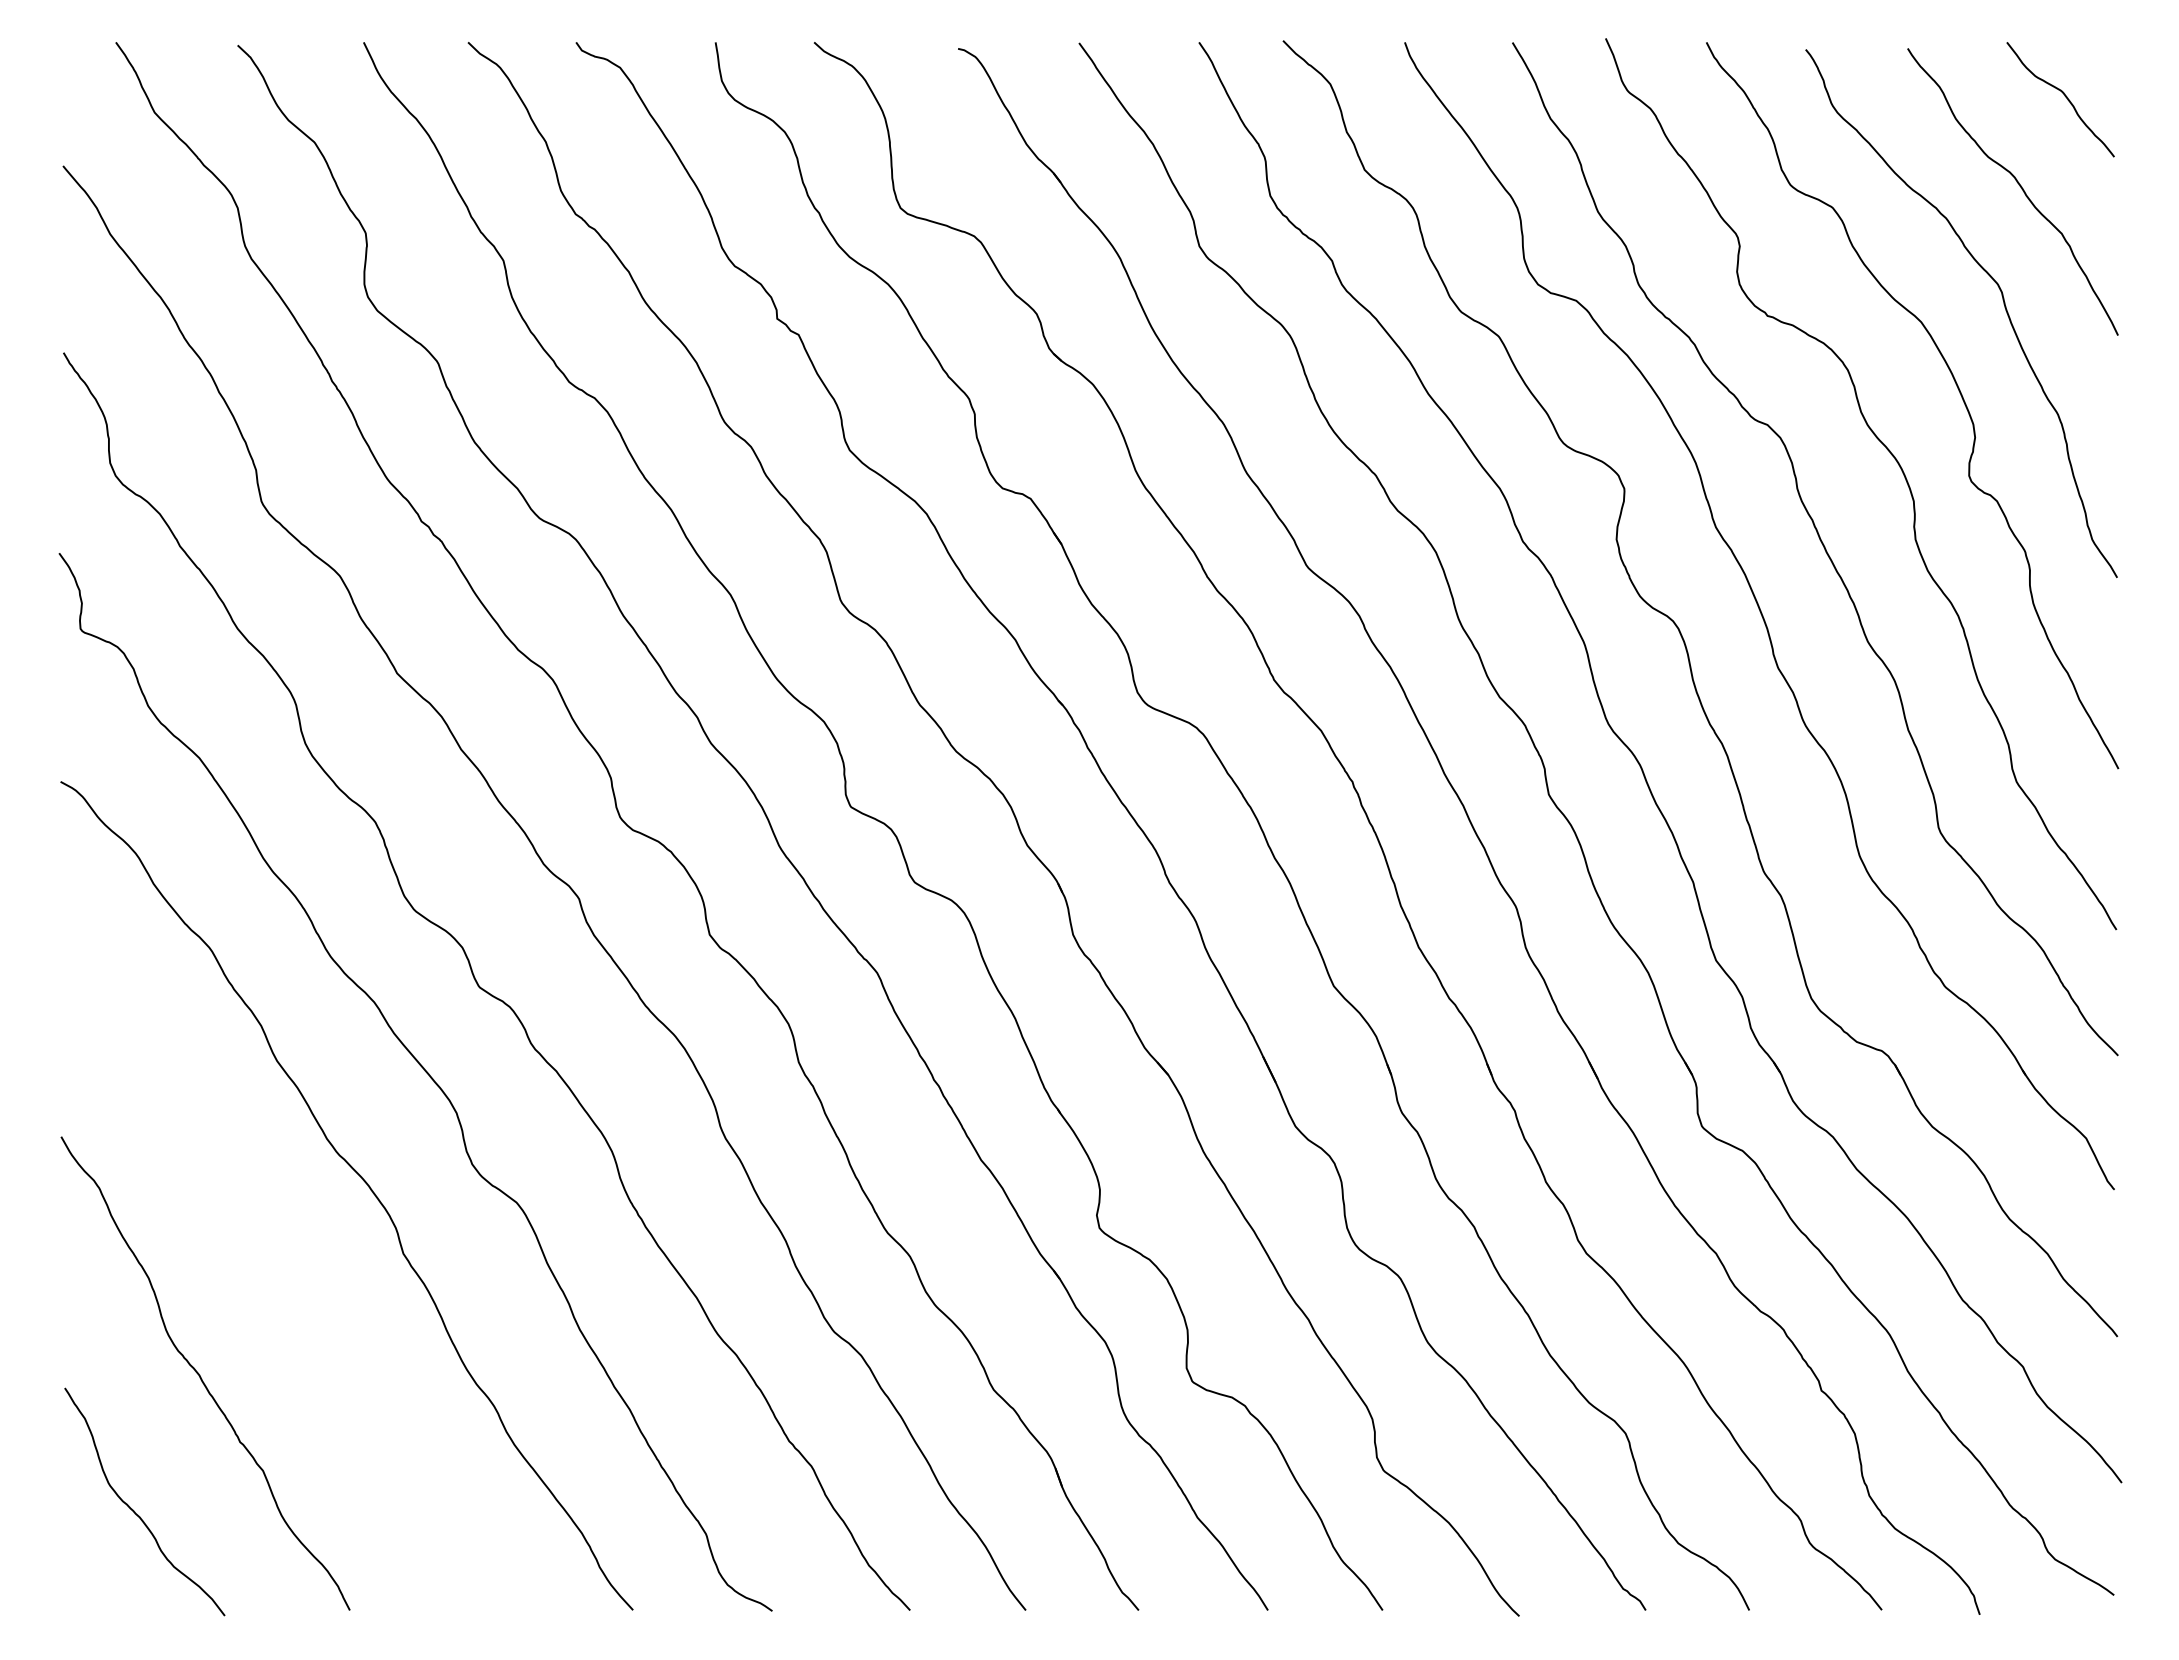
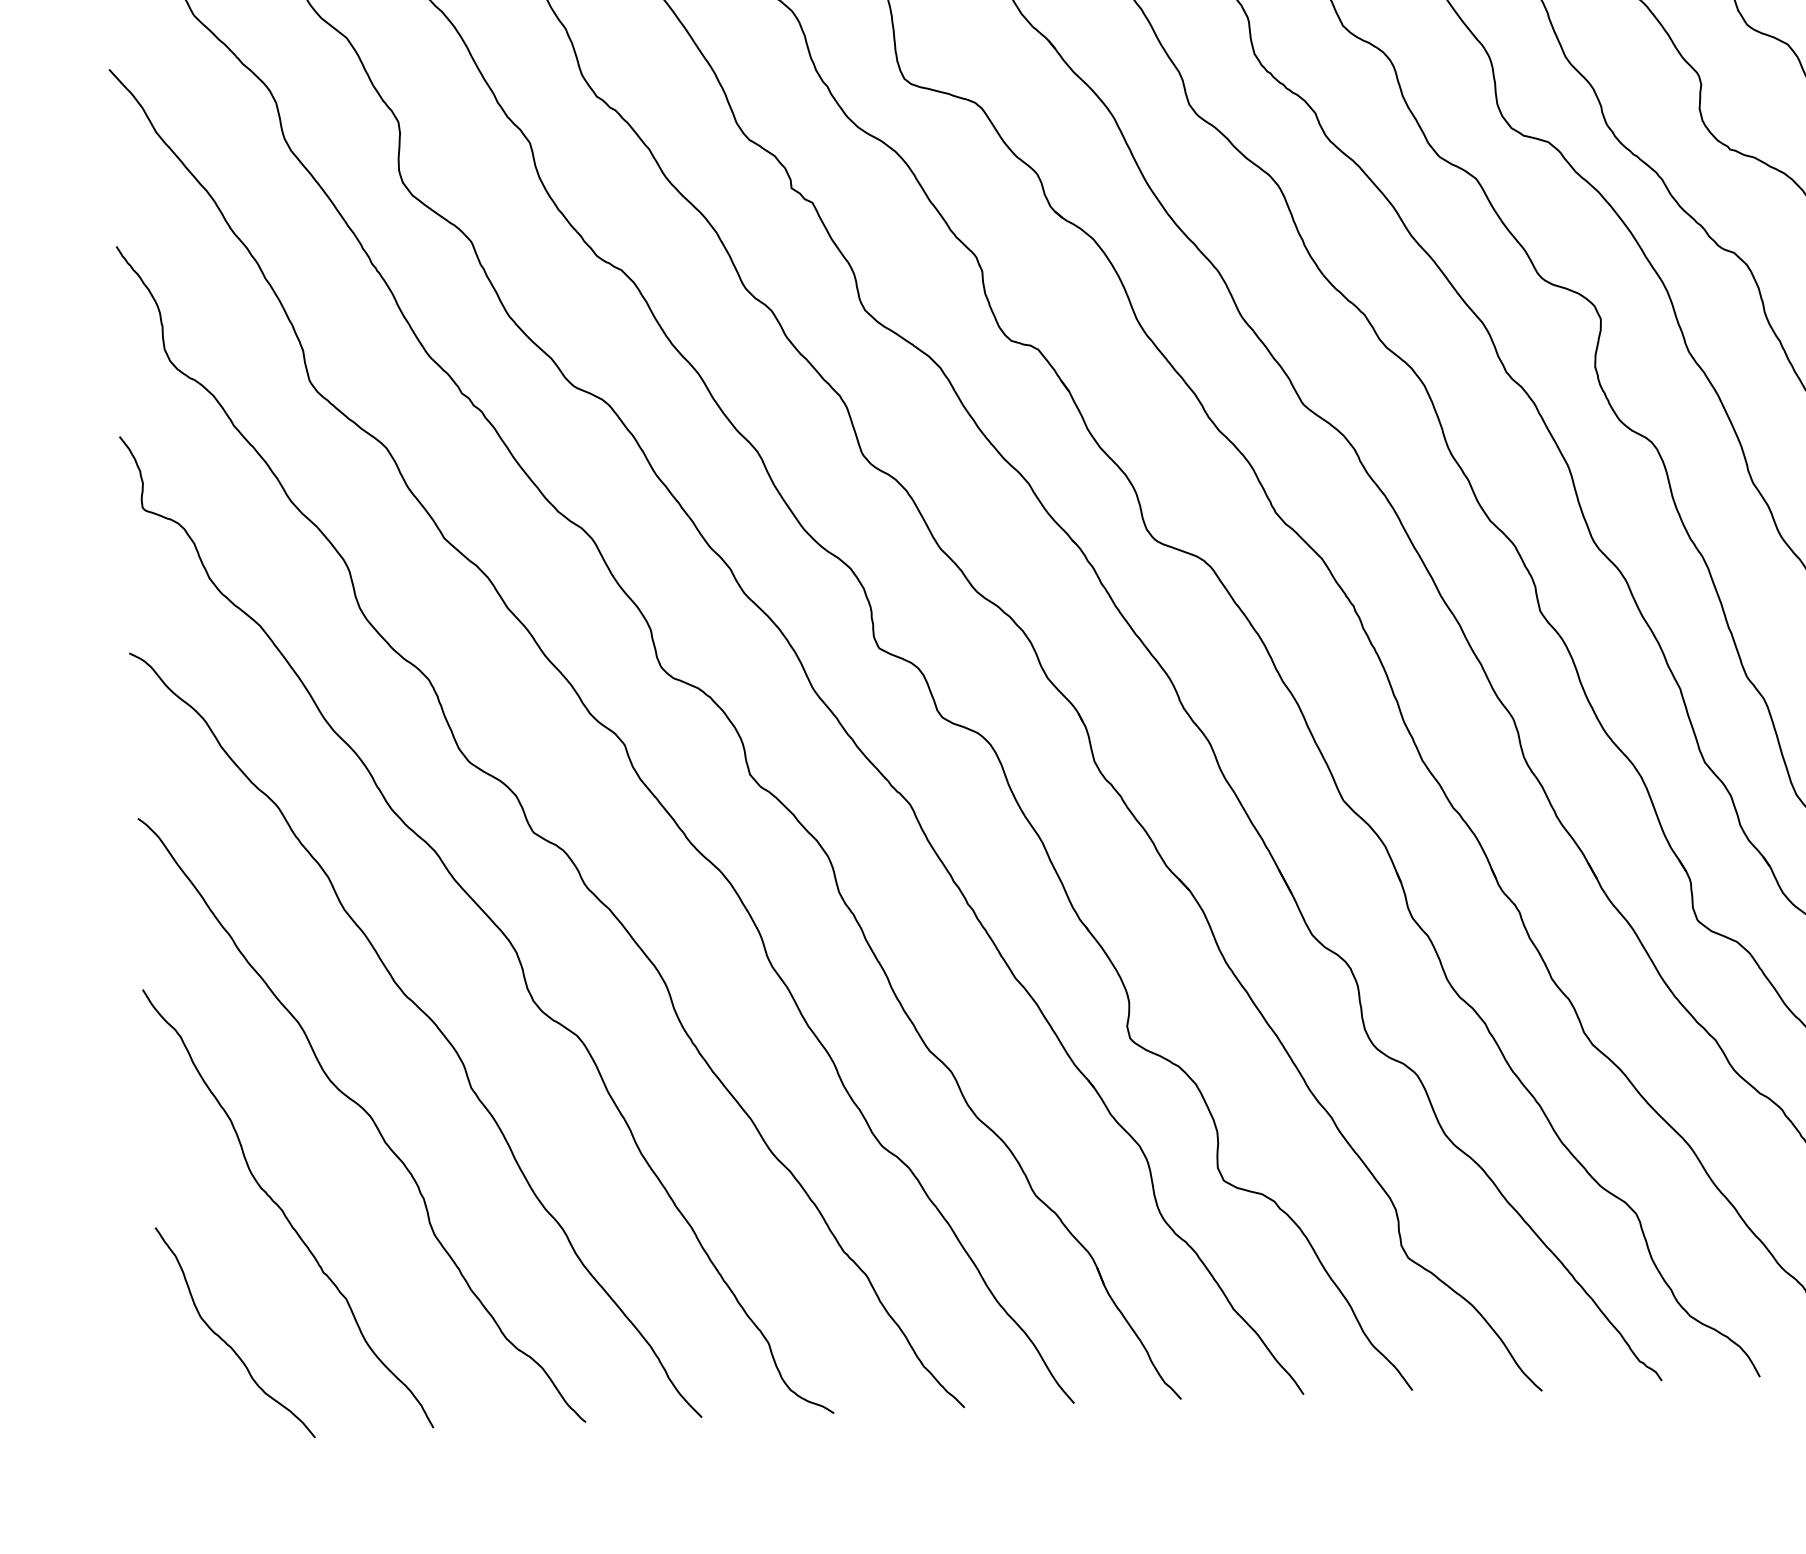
curve: (291, 1276) -> (366, 1113), added

